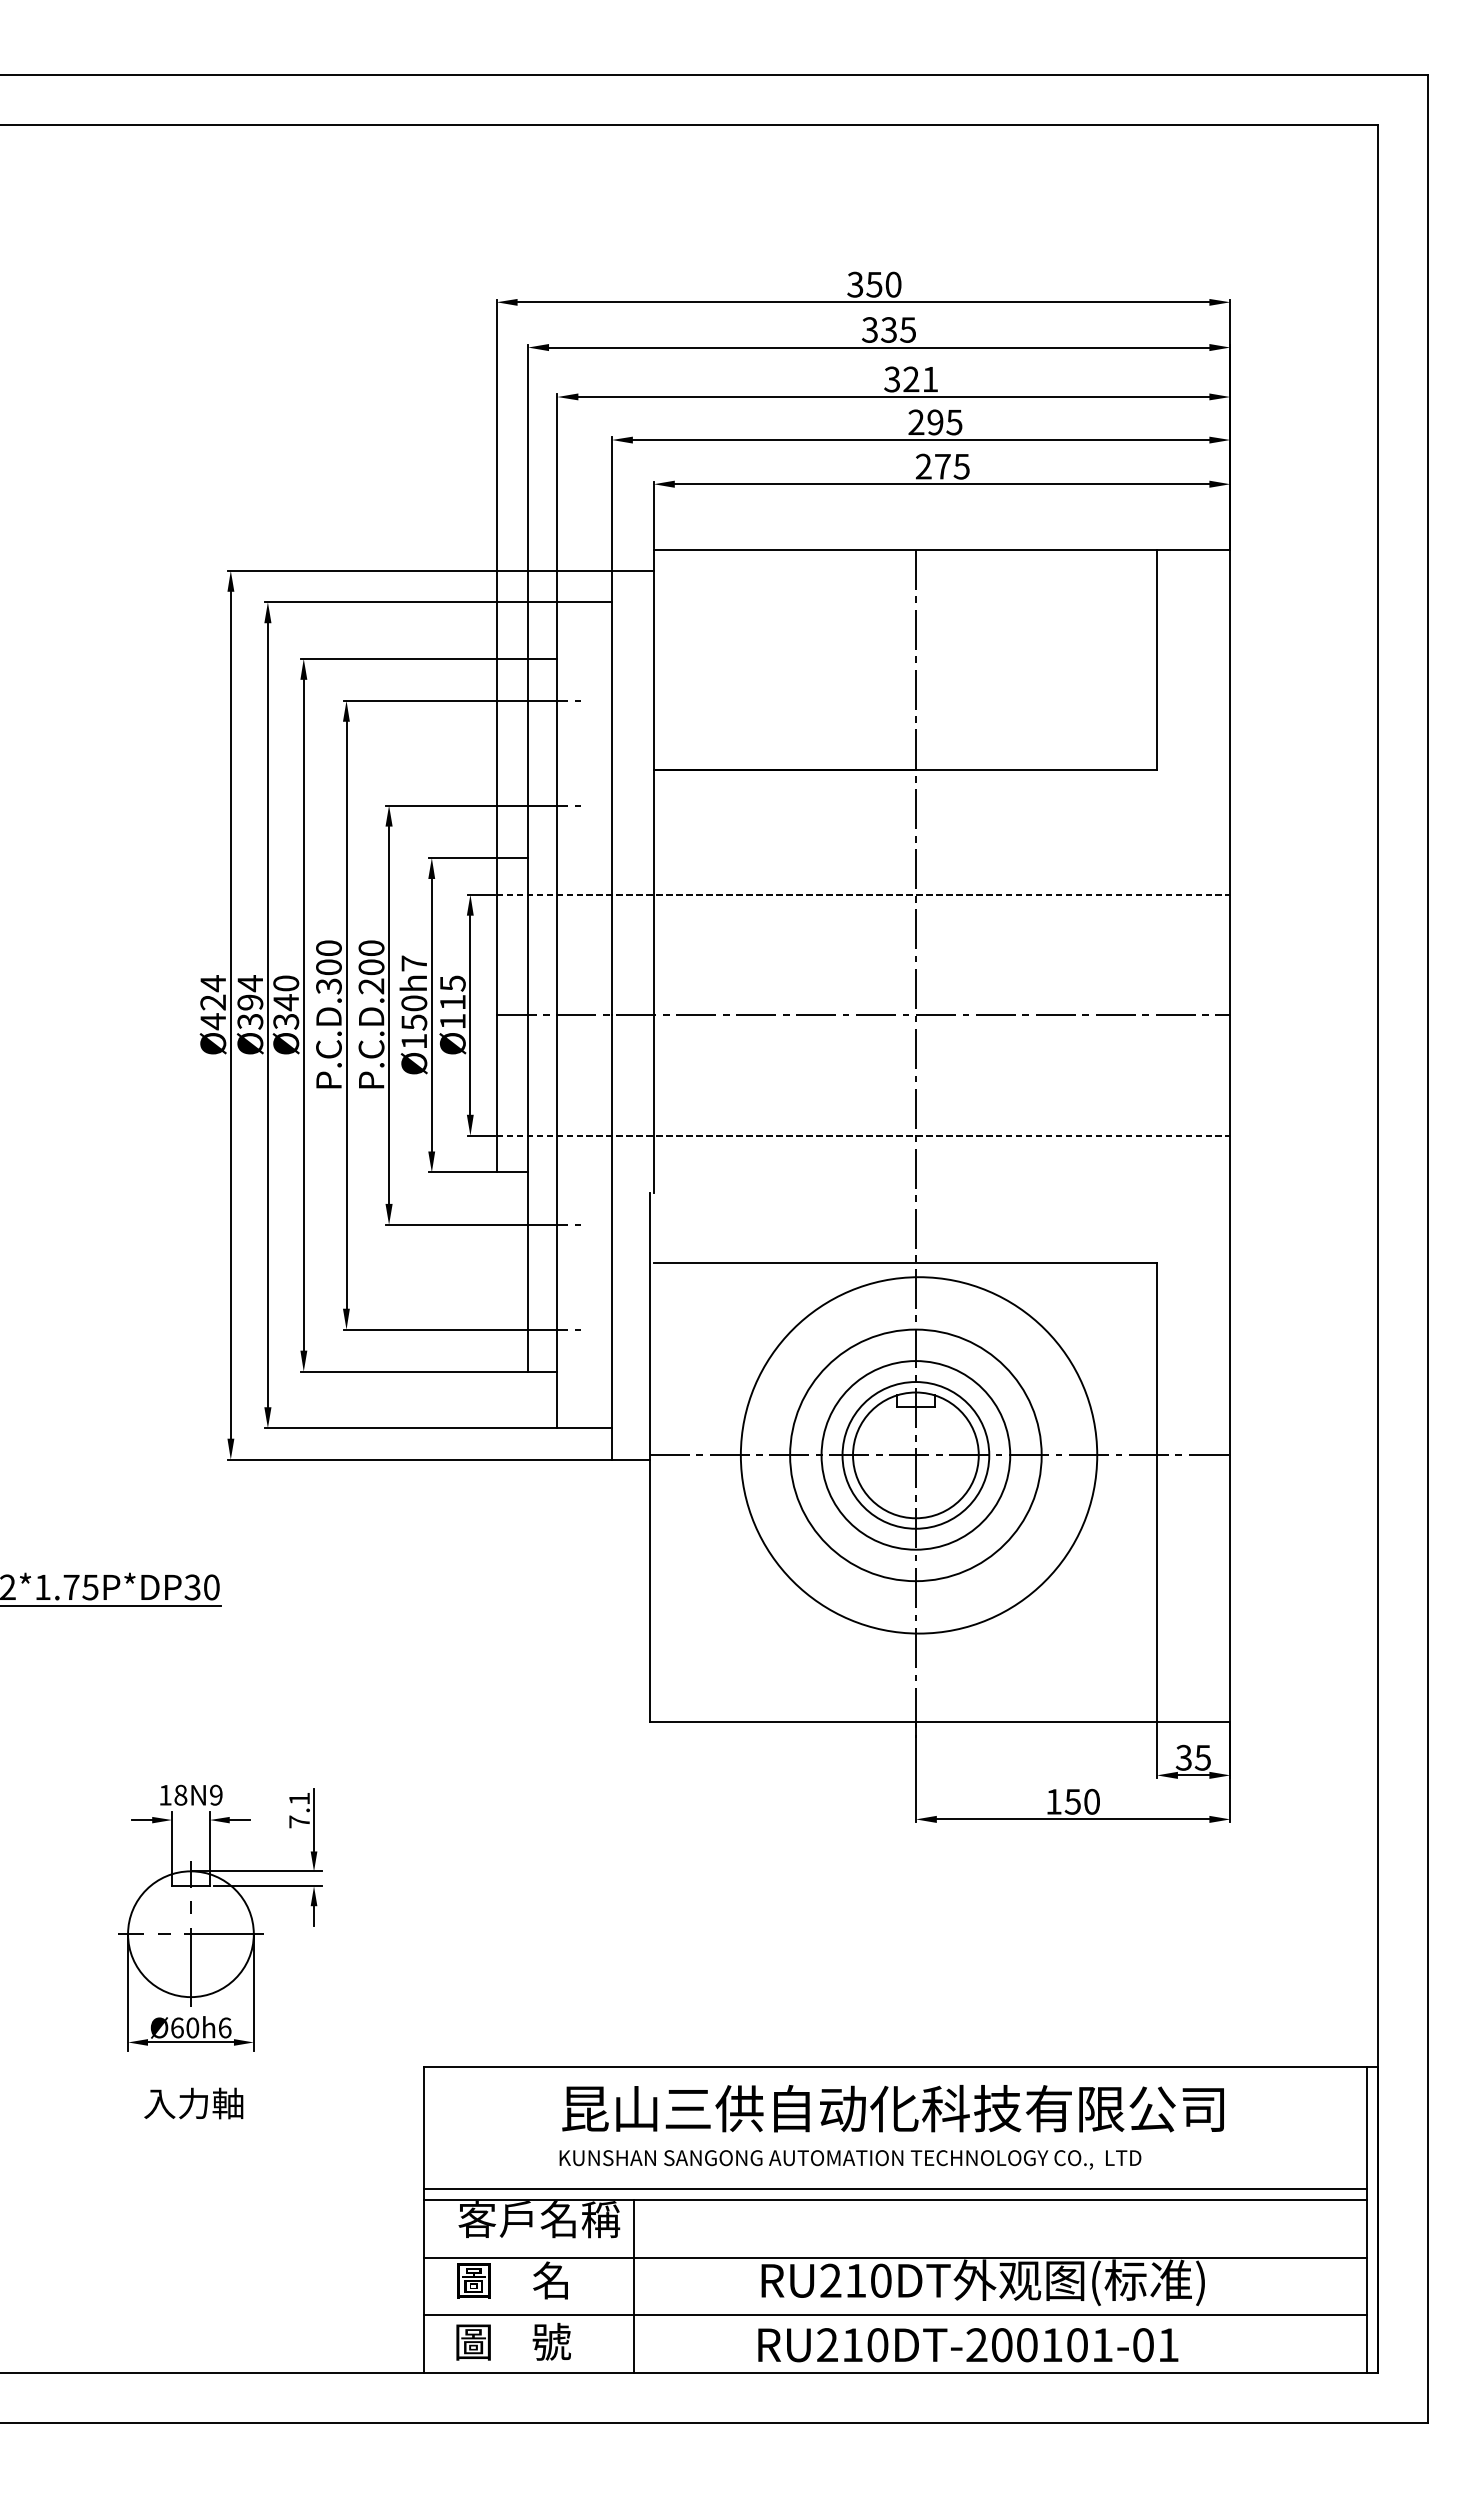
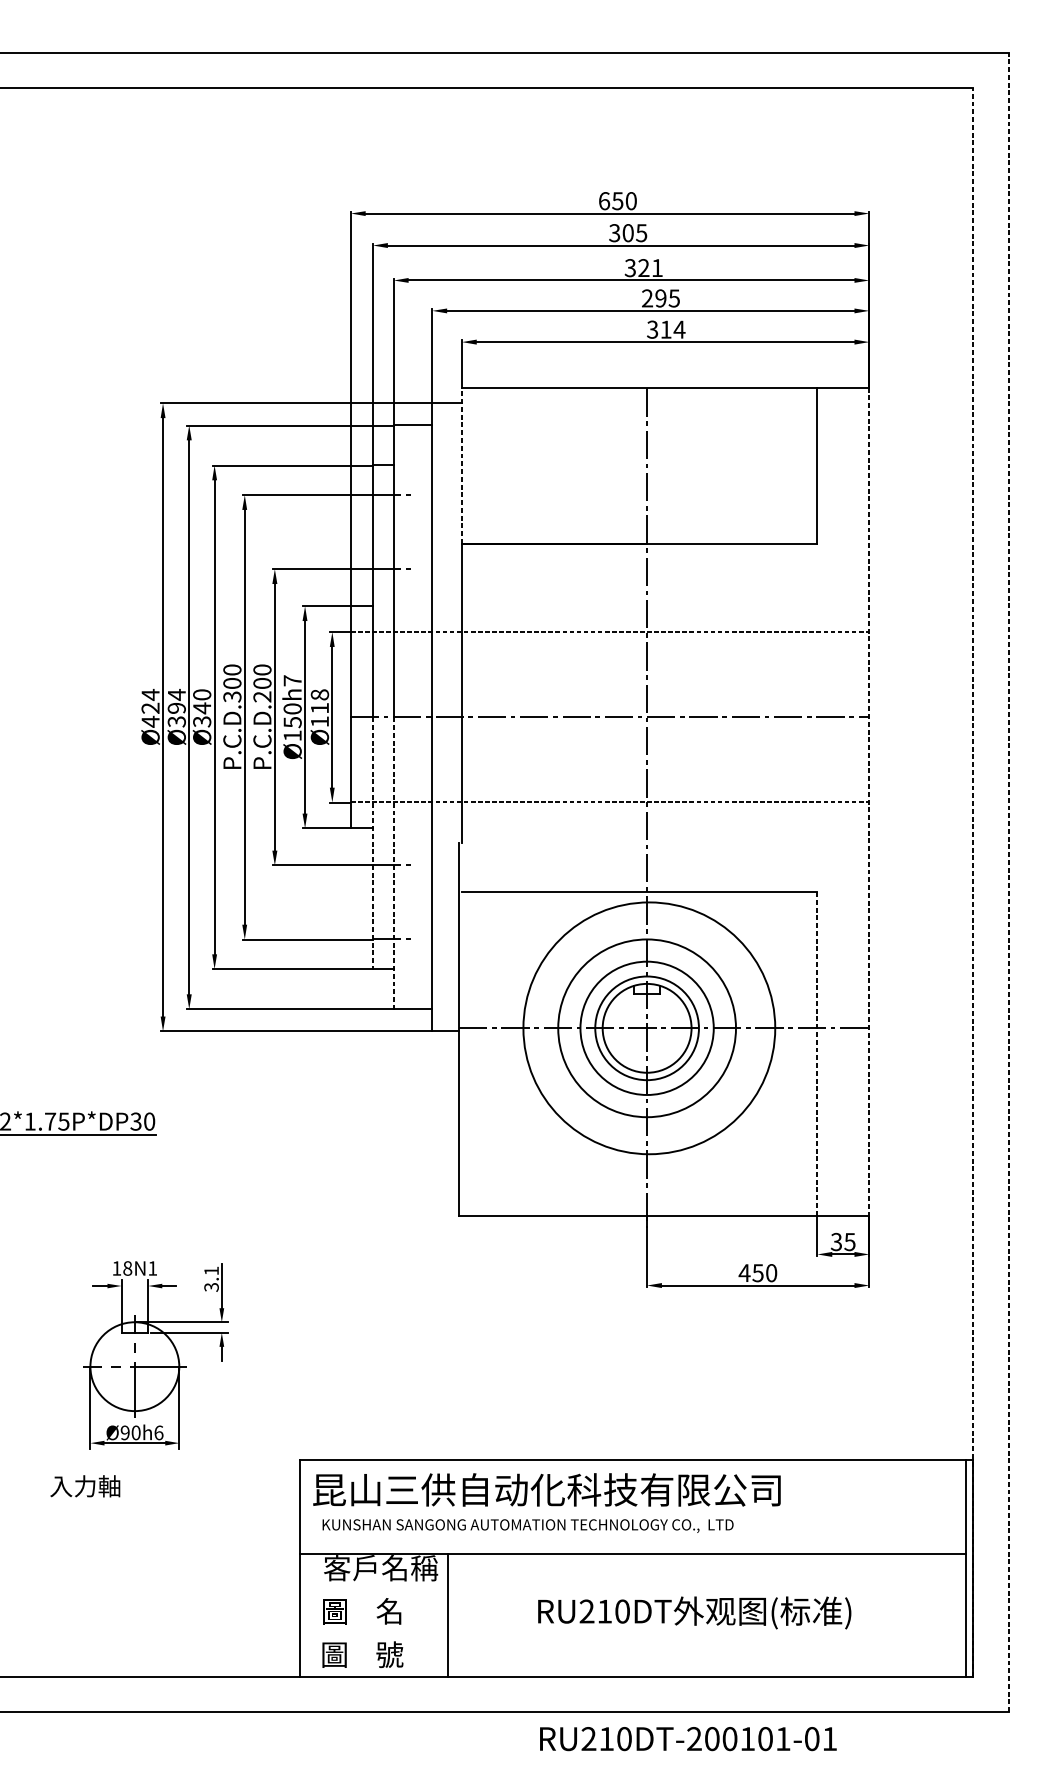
text: (855, 284) -> (604, 200), 350 -> 650
text: (889, 329) -> (628, 232), 335 -> 305
text: (942, 466) -> (665, 329), 275 -> 314
line: (653, 659) -> (461, 465), solid -> dashed
text: (452, 983) -> (319, 694), Ø115 -> Ø118
line: (1230, 1135) -> (869, 802), solid -> dashed
line: (528, 1193) -> (373, 843), solid -> dashed
line: (557, 1222) -> (393, 863), solid -> dashed
line: (1377, 1248) -> (973, 882), solid -> dashed
line: (1427, 1248) -> (1008, 882), solid -> dashed
line: (1156, 1492) -> (817, 1054), solid -> dashed
text: (216, 1794) -> (152, 1267), 18N9 -> 18N1
text: (1053, 1801) -> (744, 1272), 150 -> 450
text: (299, 1821) -> (211, 1287), 7.1 -> 3.1
text: (177, 2027) -> (125, 1432), Ø60h6 -> Ø90h6
text: (193, 2103) -> (85, 1486), moved
text: (892, 2108) -> (546, 1489), moved
text: (850, 2159) -> (528, 1525), moved
line: (895, 2189) -> (632, 1547), removed
line: (895, 2257) -> (632, 1595), removed
line: (895, 2315) -> (632, 1636), removed
text: (968, 2345) -> (688, 1739), moved

